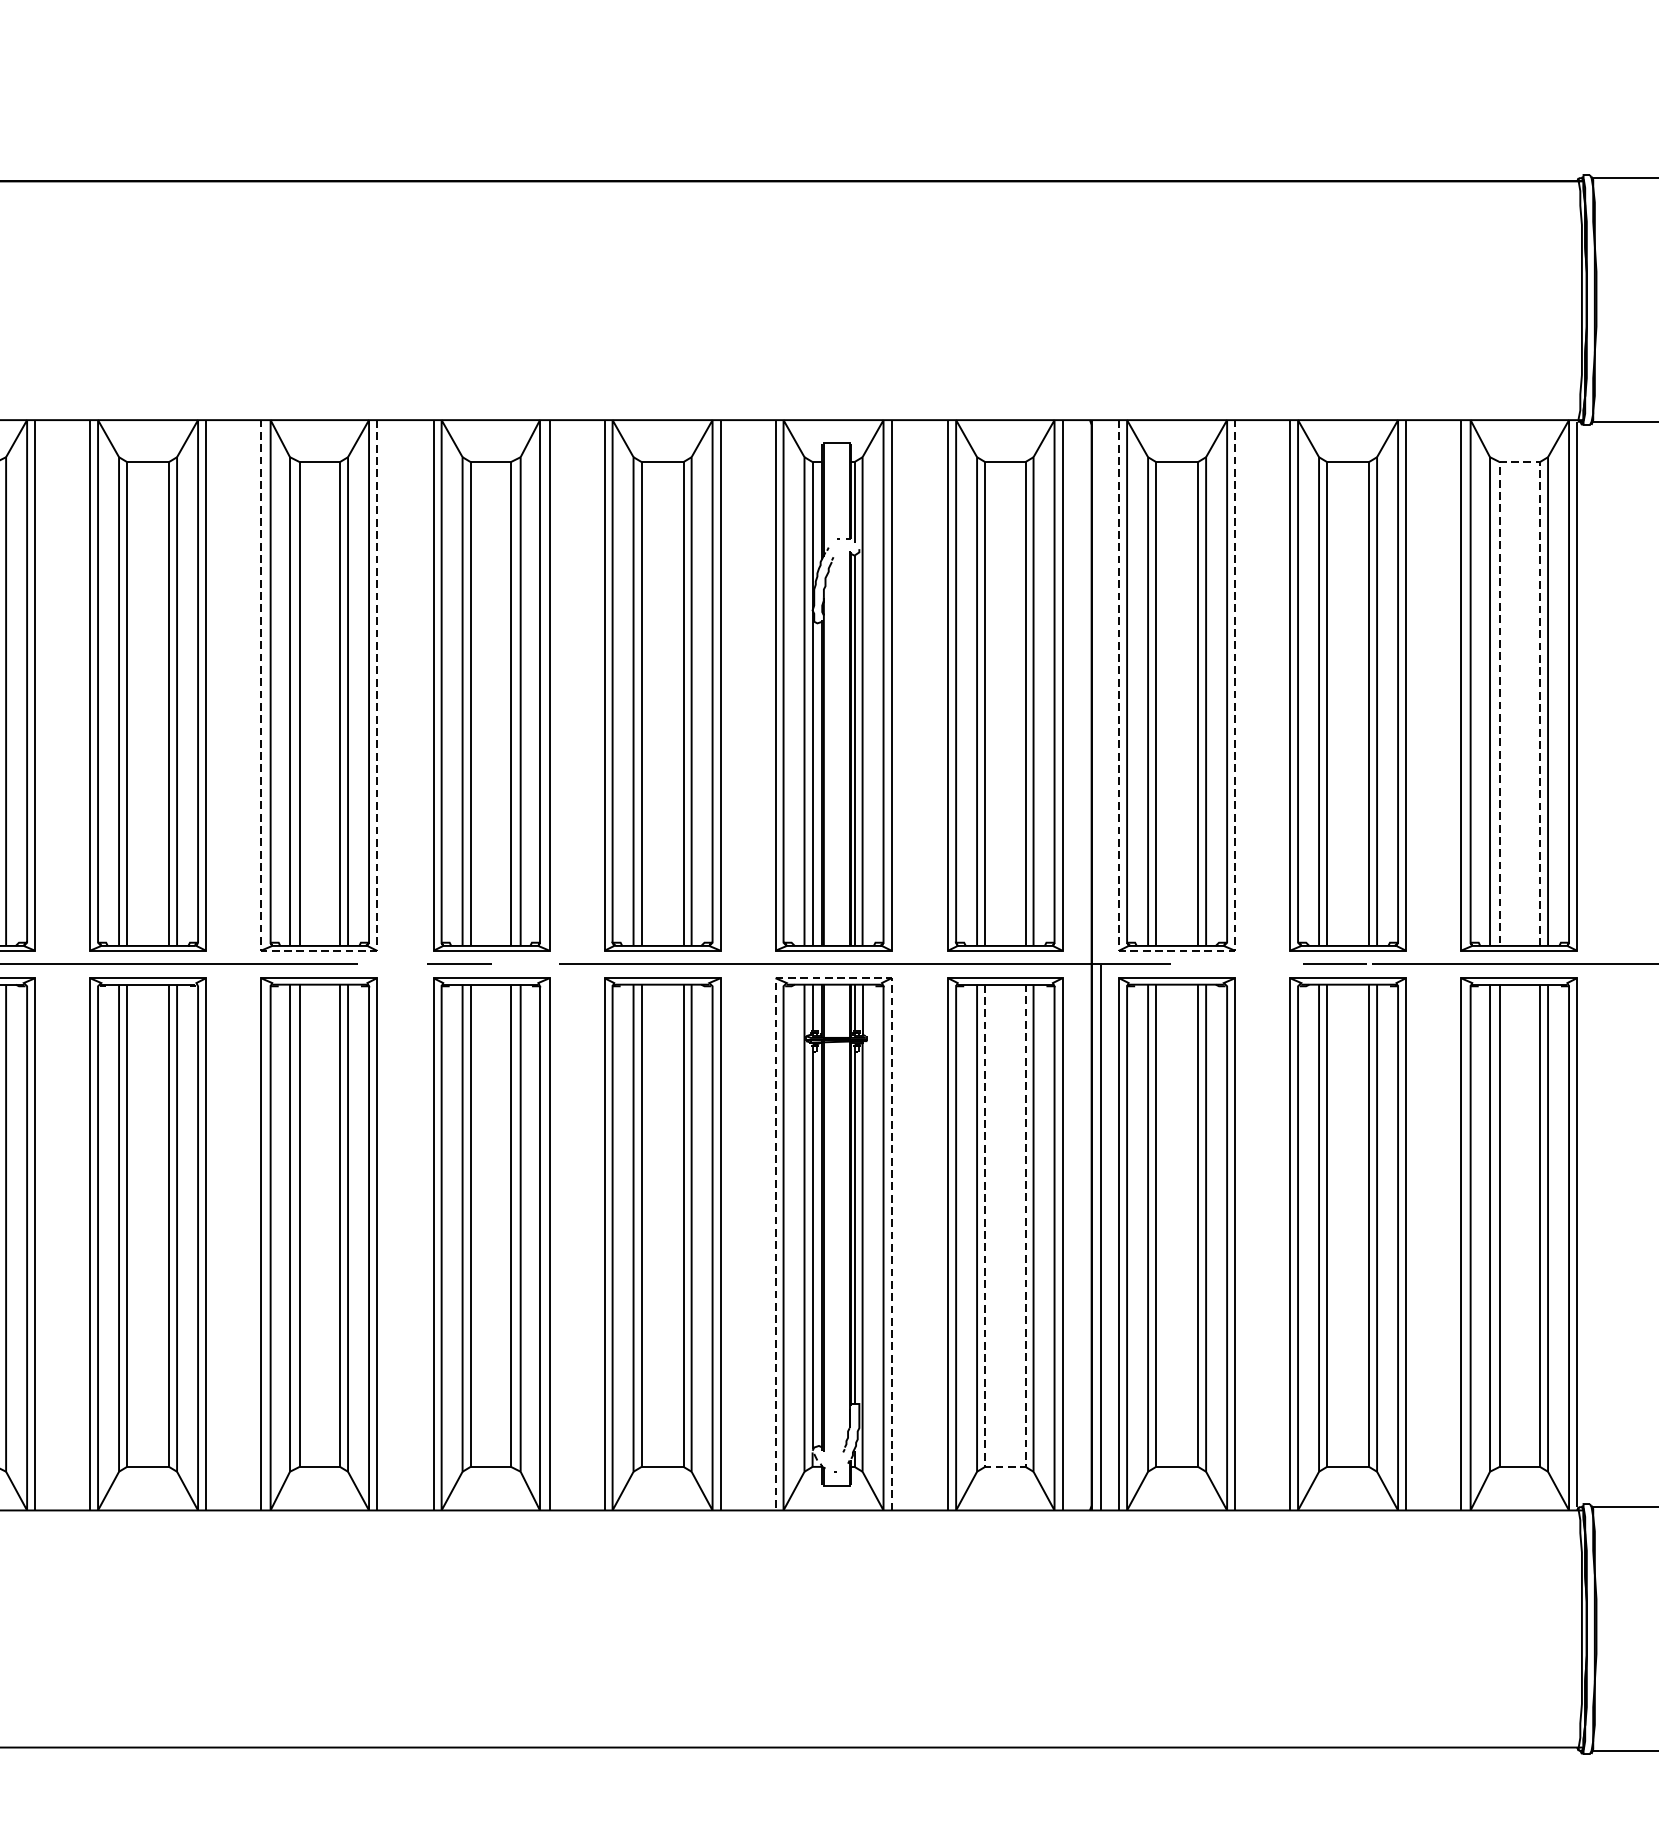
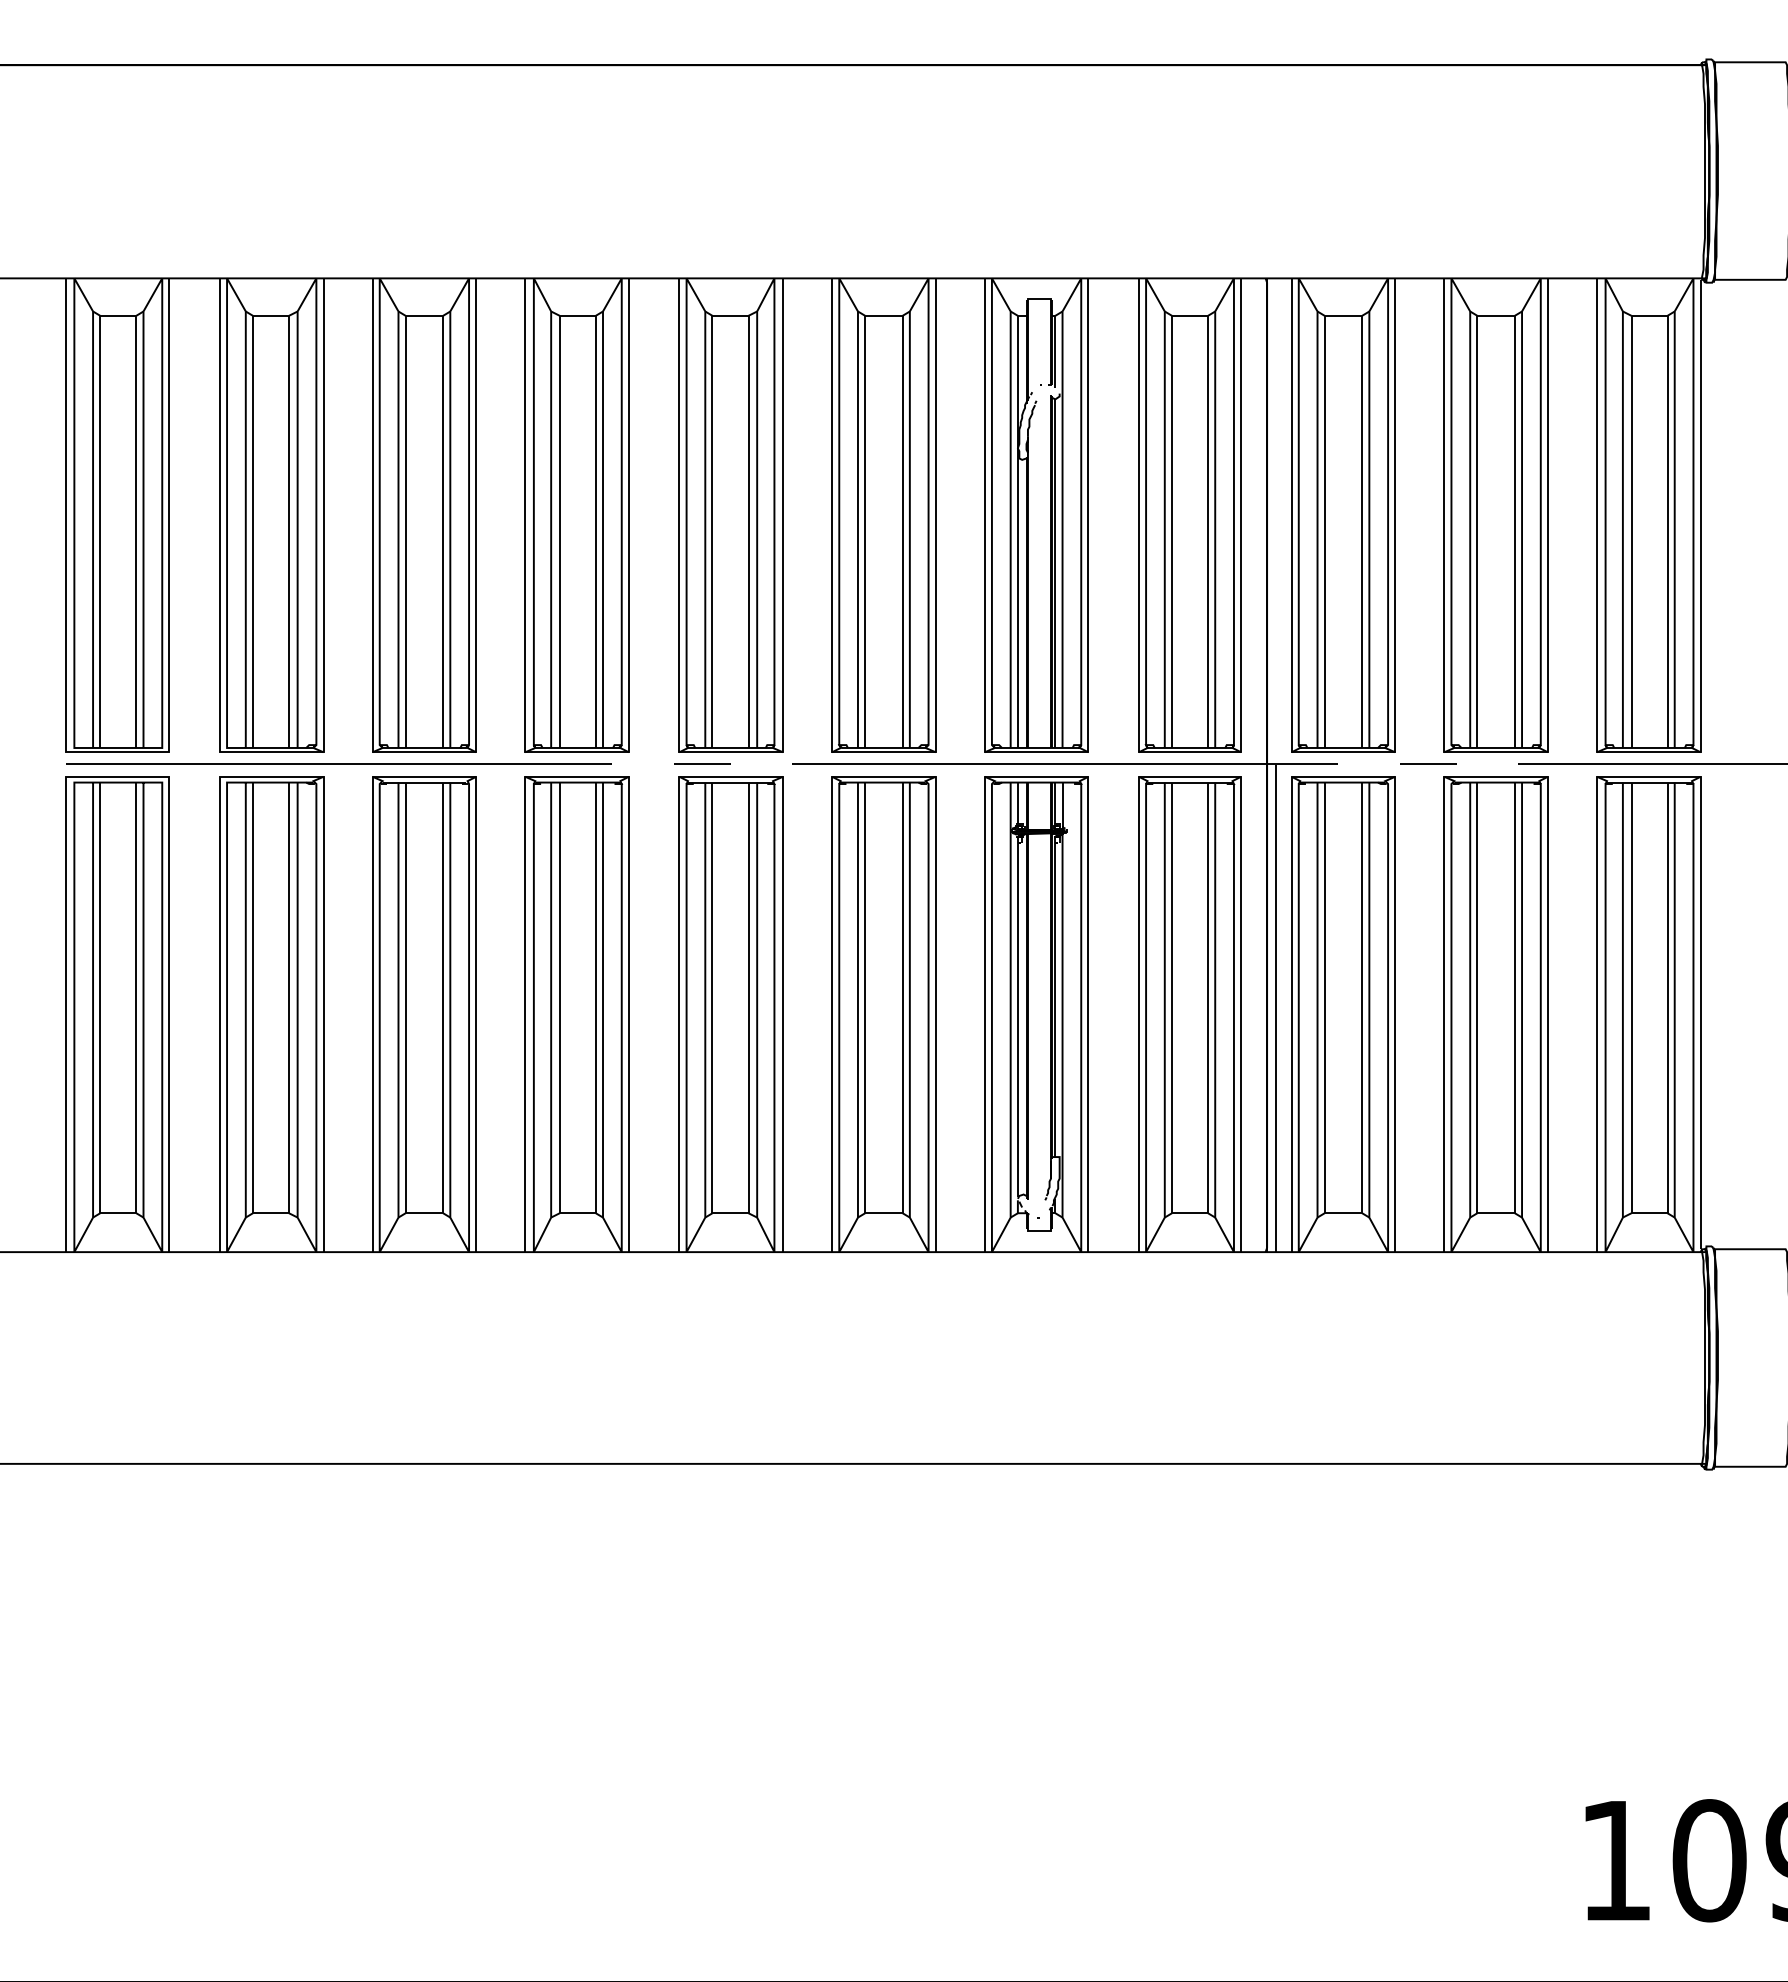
line: (1519, 461) -> (1649, 315), dashed -> solid
line: (319, 951) -> (577, 752), dashed -> solid
line: (1177, 951) -> (1343, 752), dashed -> solid
line: (1335, 963) -> (1428, 763), moved
line: (833, 977) -> (1036, 776), dashed -> solid
line: (1005, 1467) -> (1190, 1213), dashed -> solid

